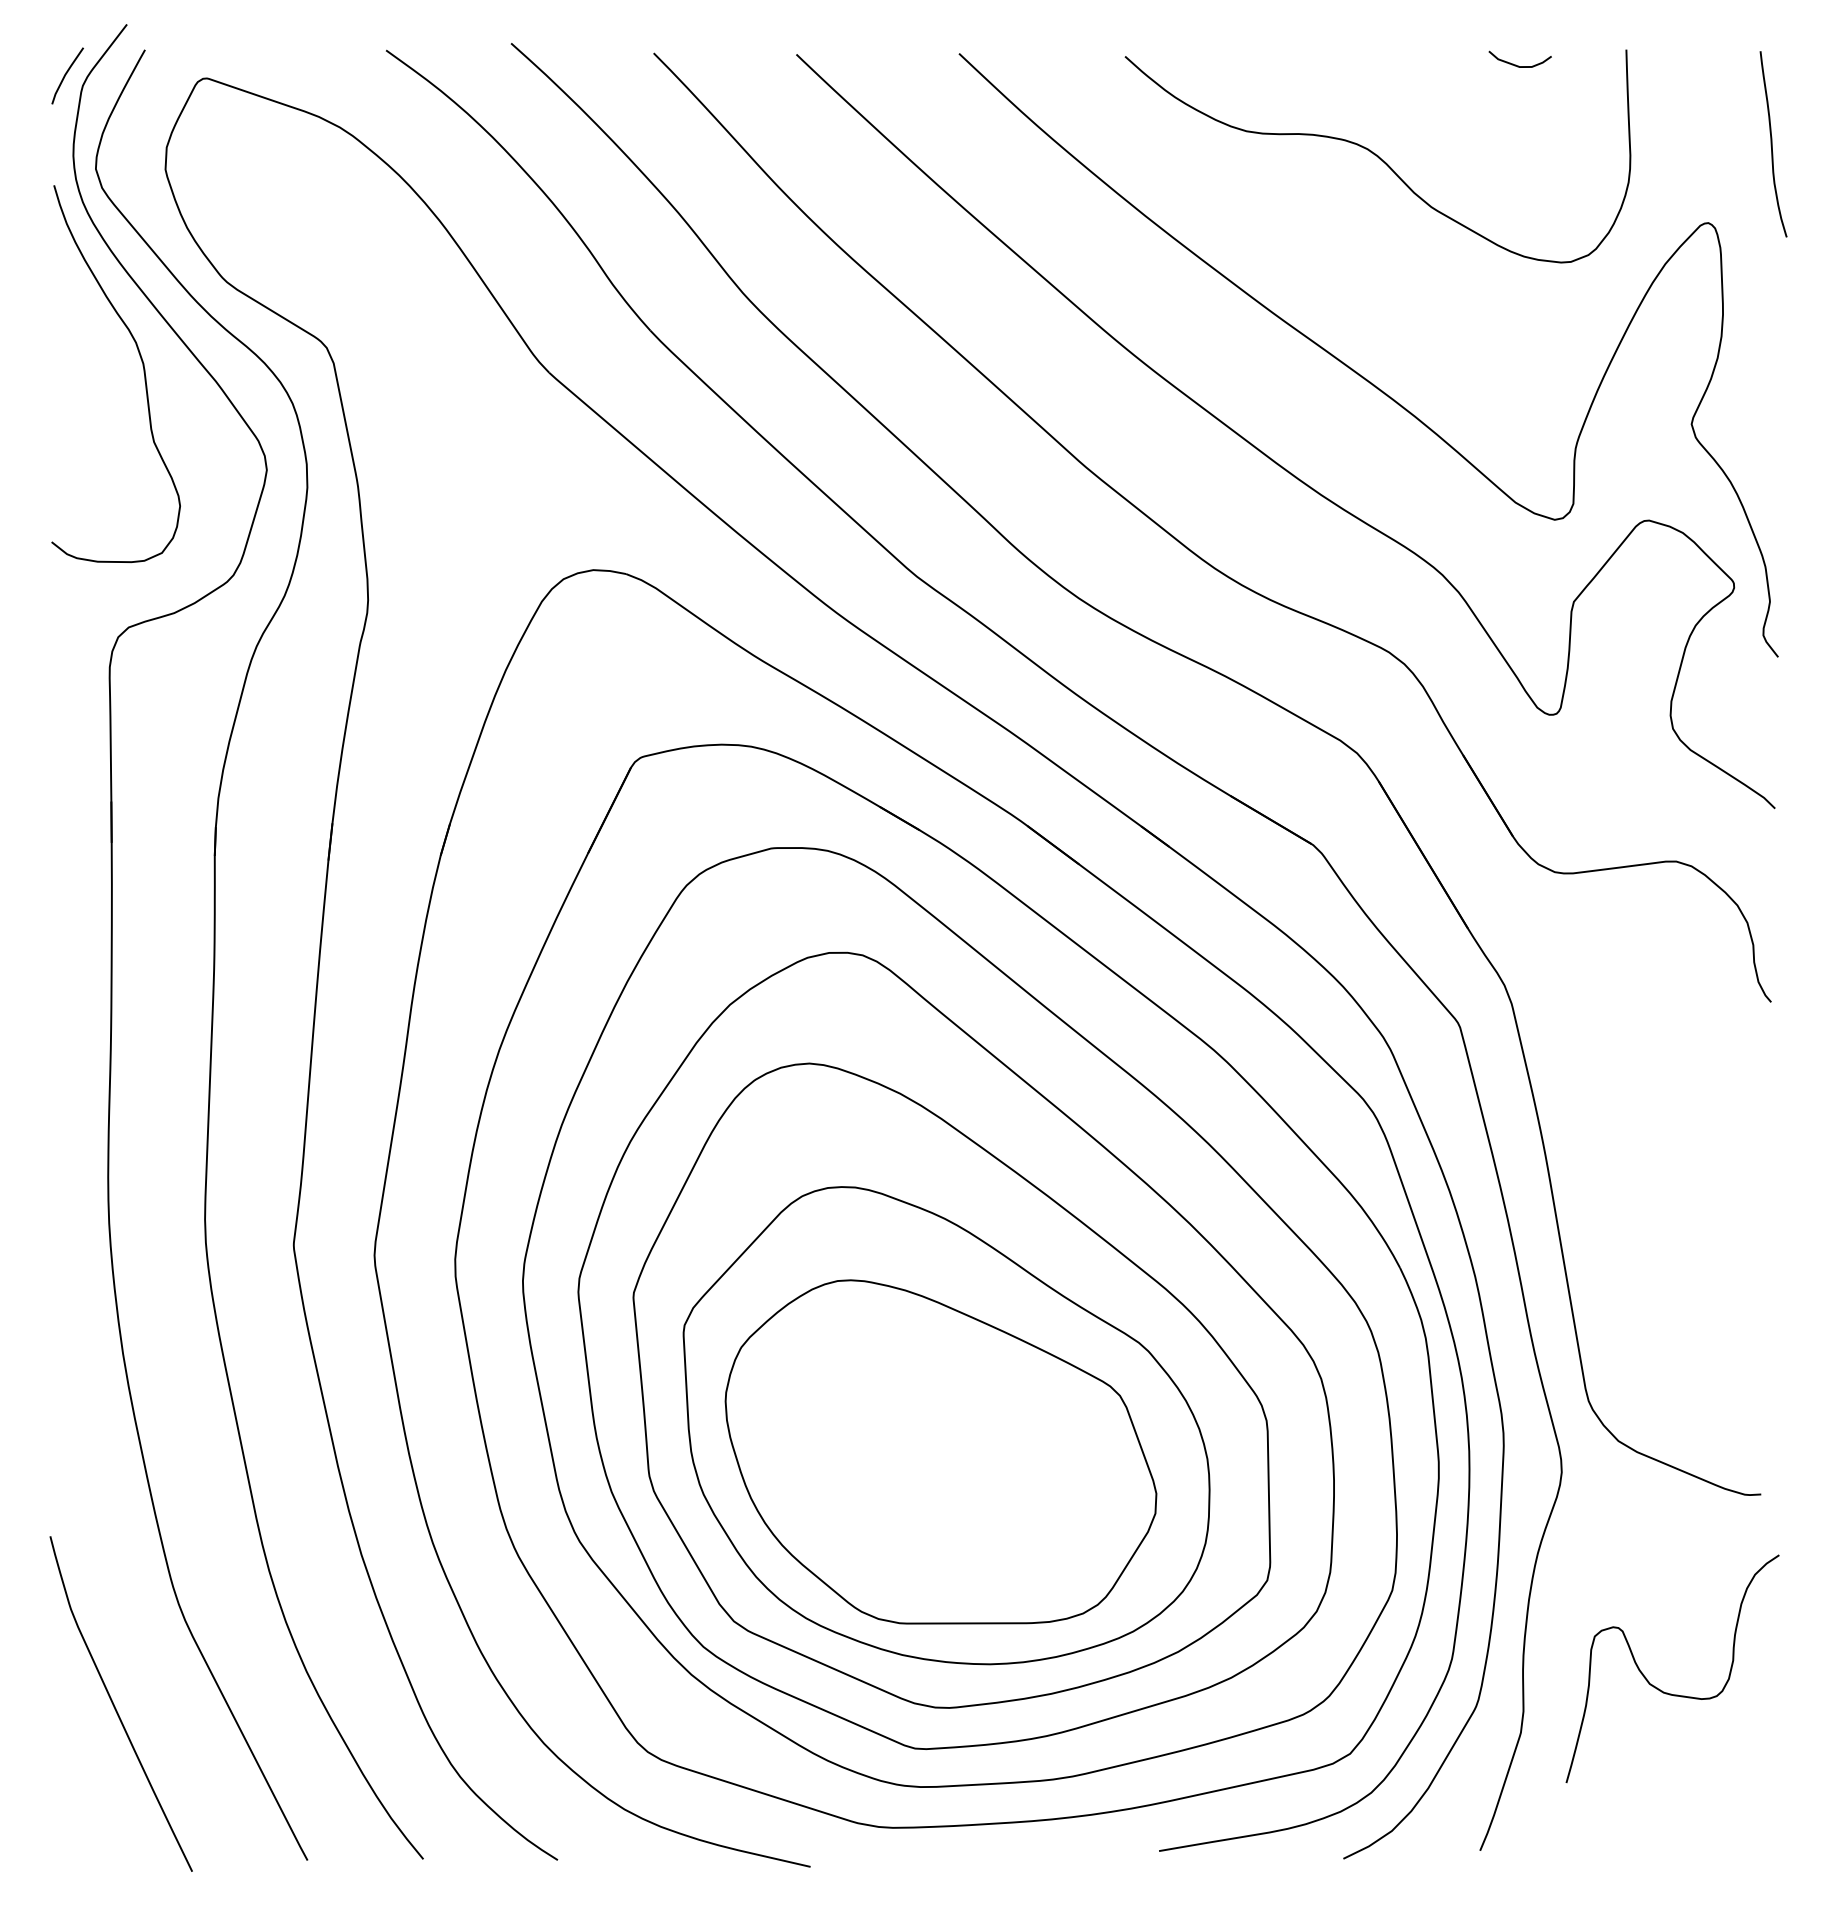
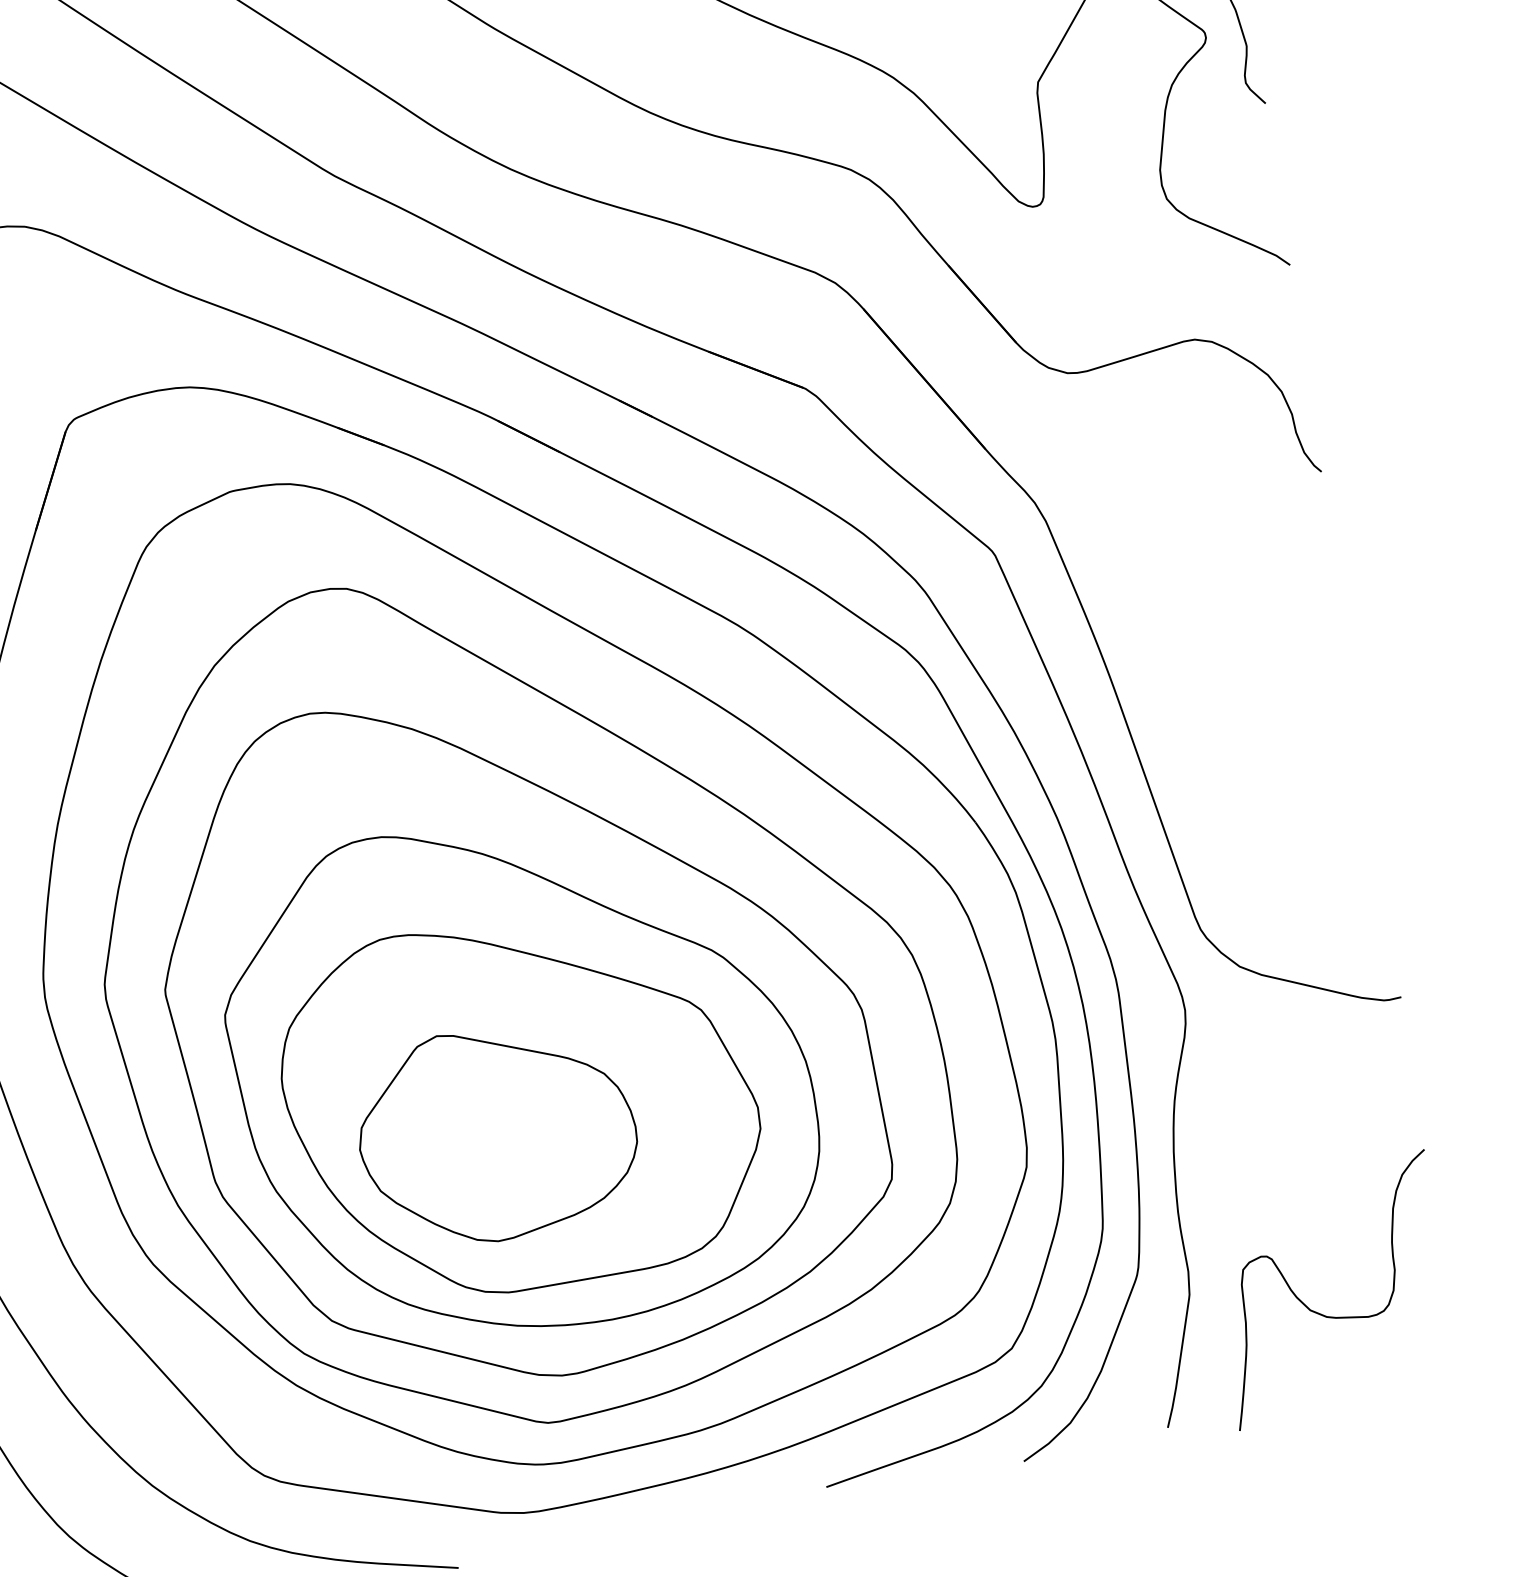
part: (913, 1476) -> (496, 1133), added
curve: (1659, 1688) -> (1321, 1313), moved

